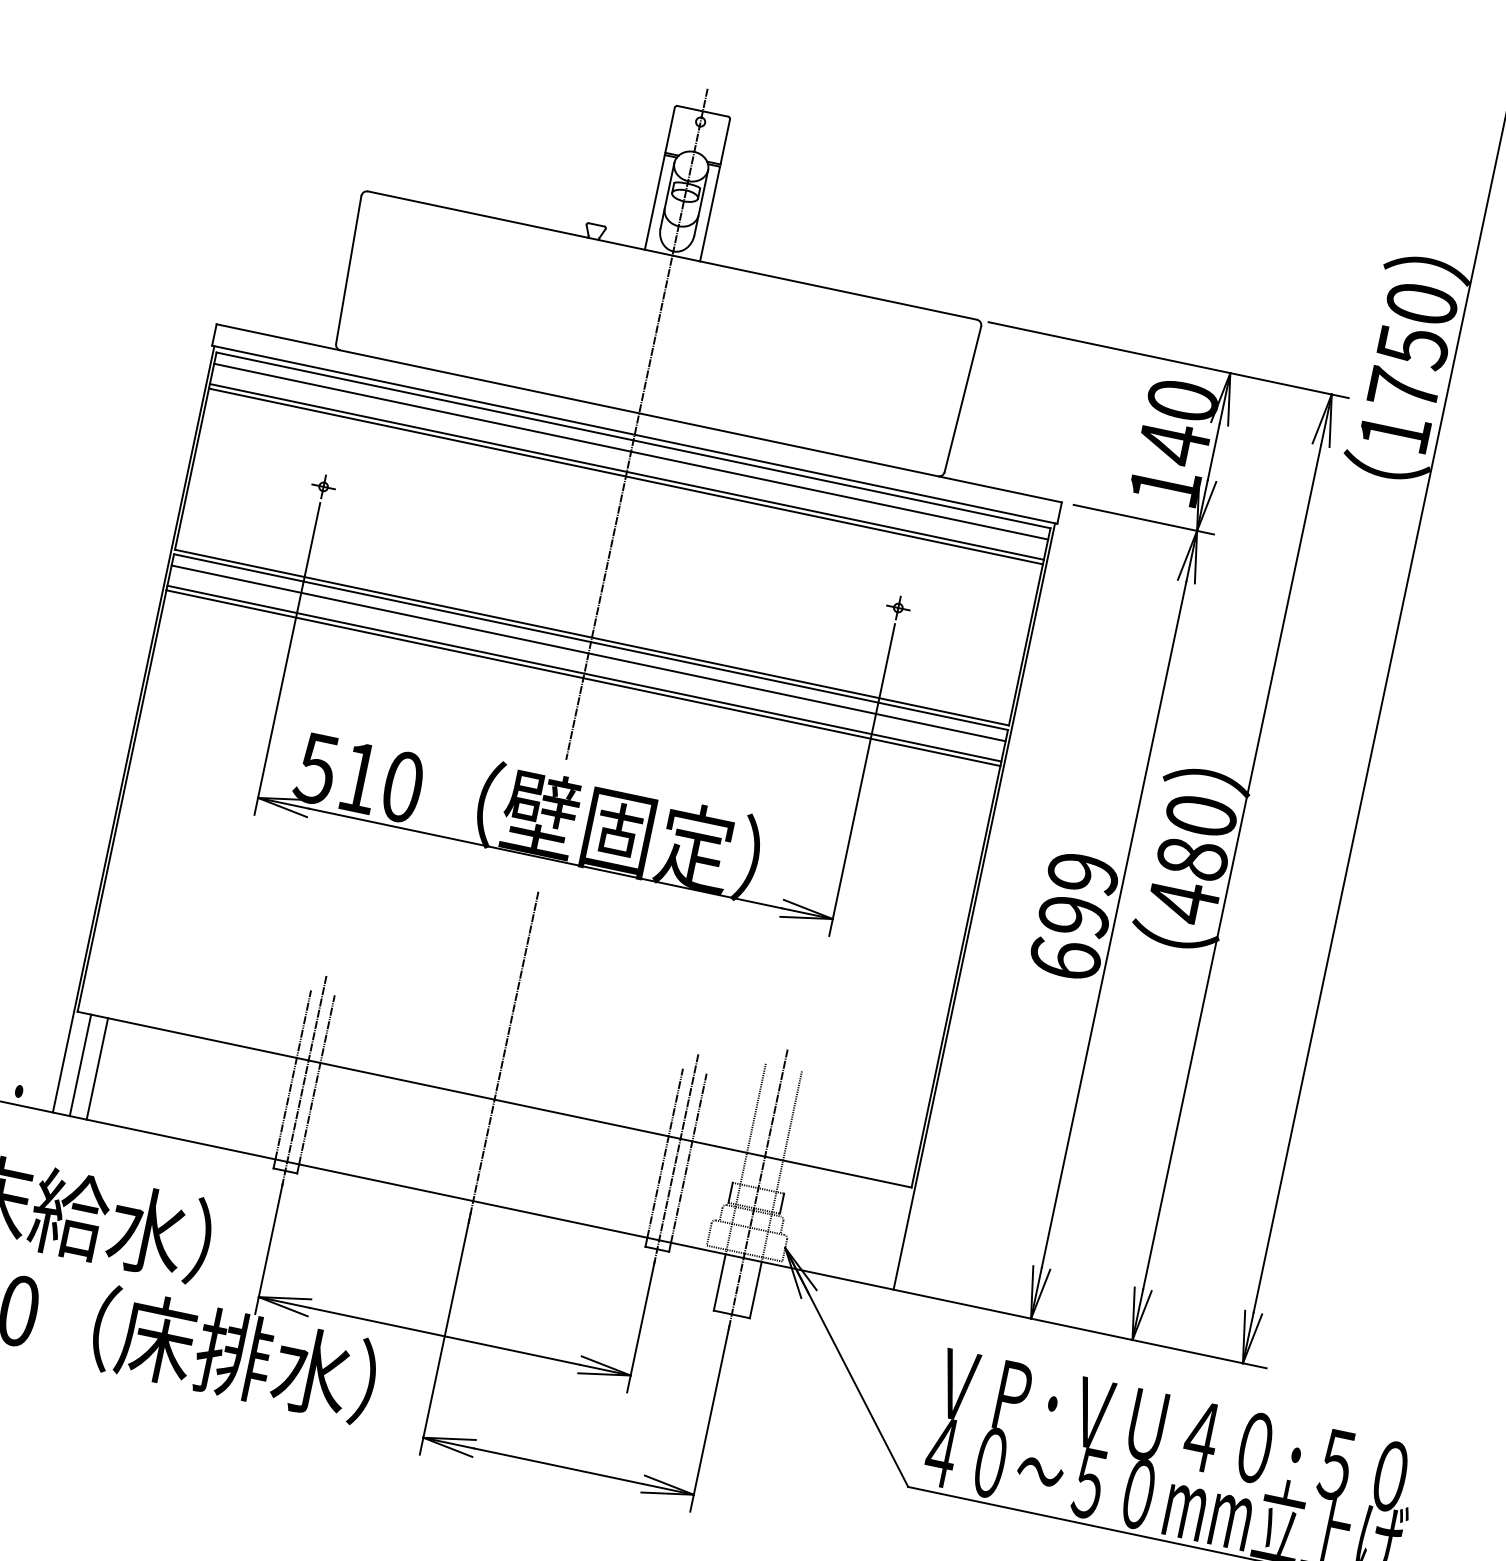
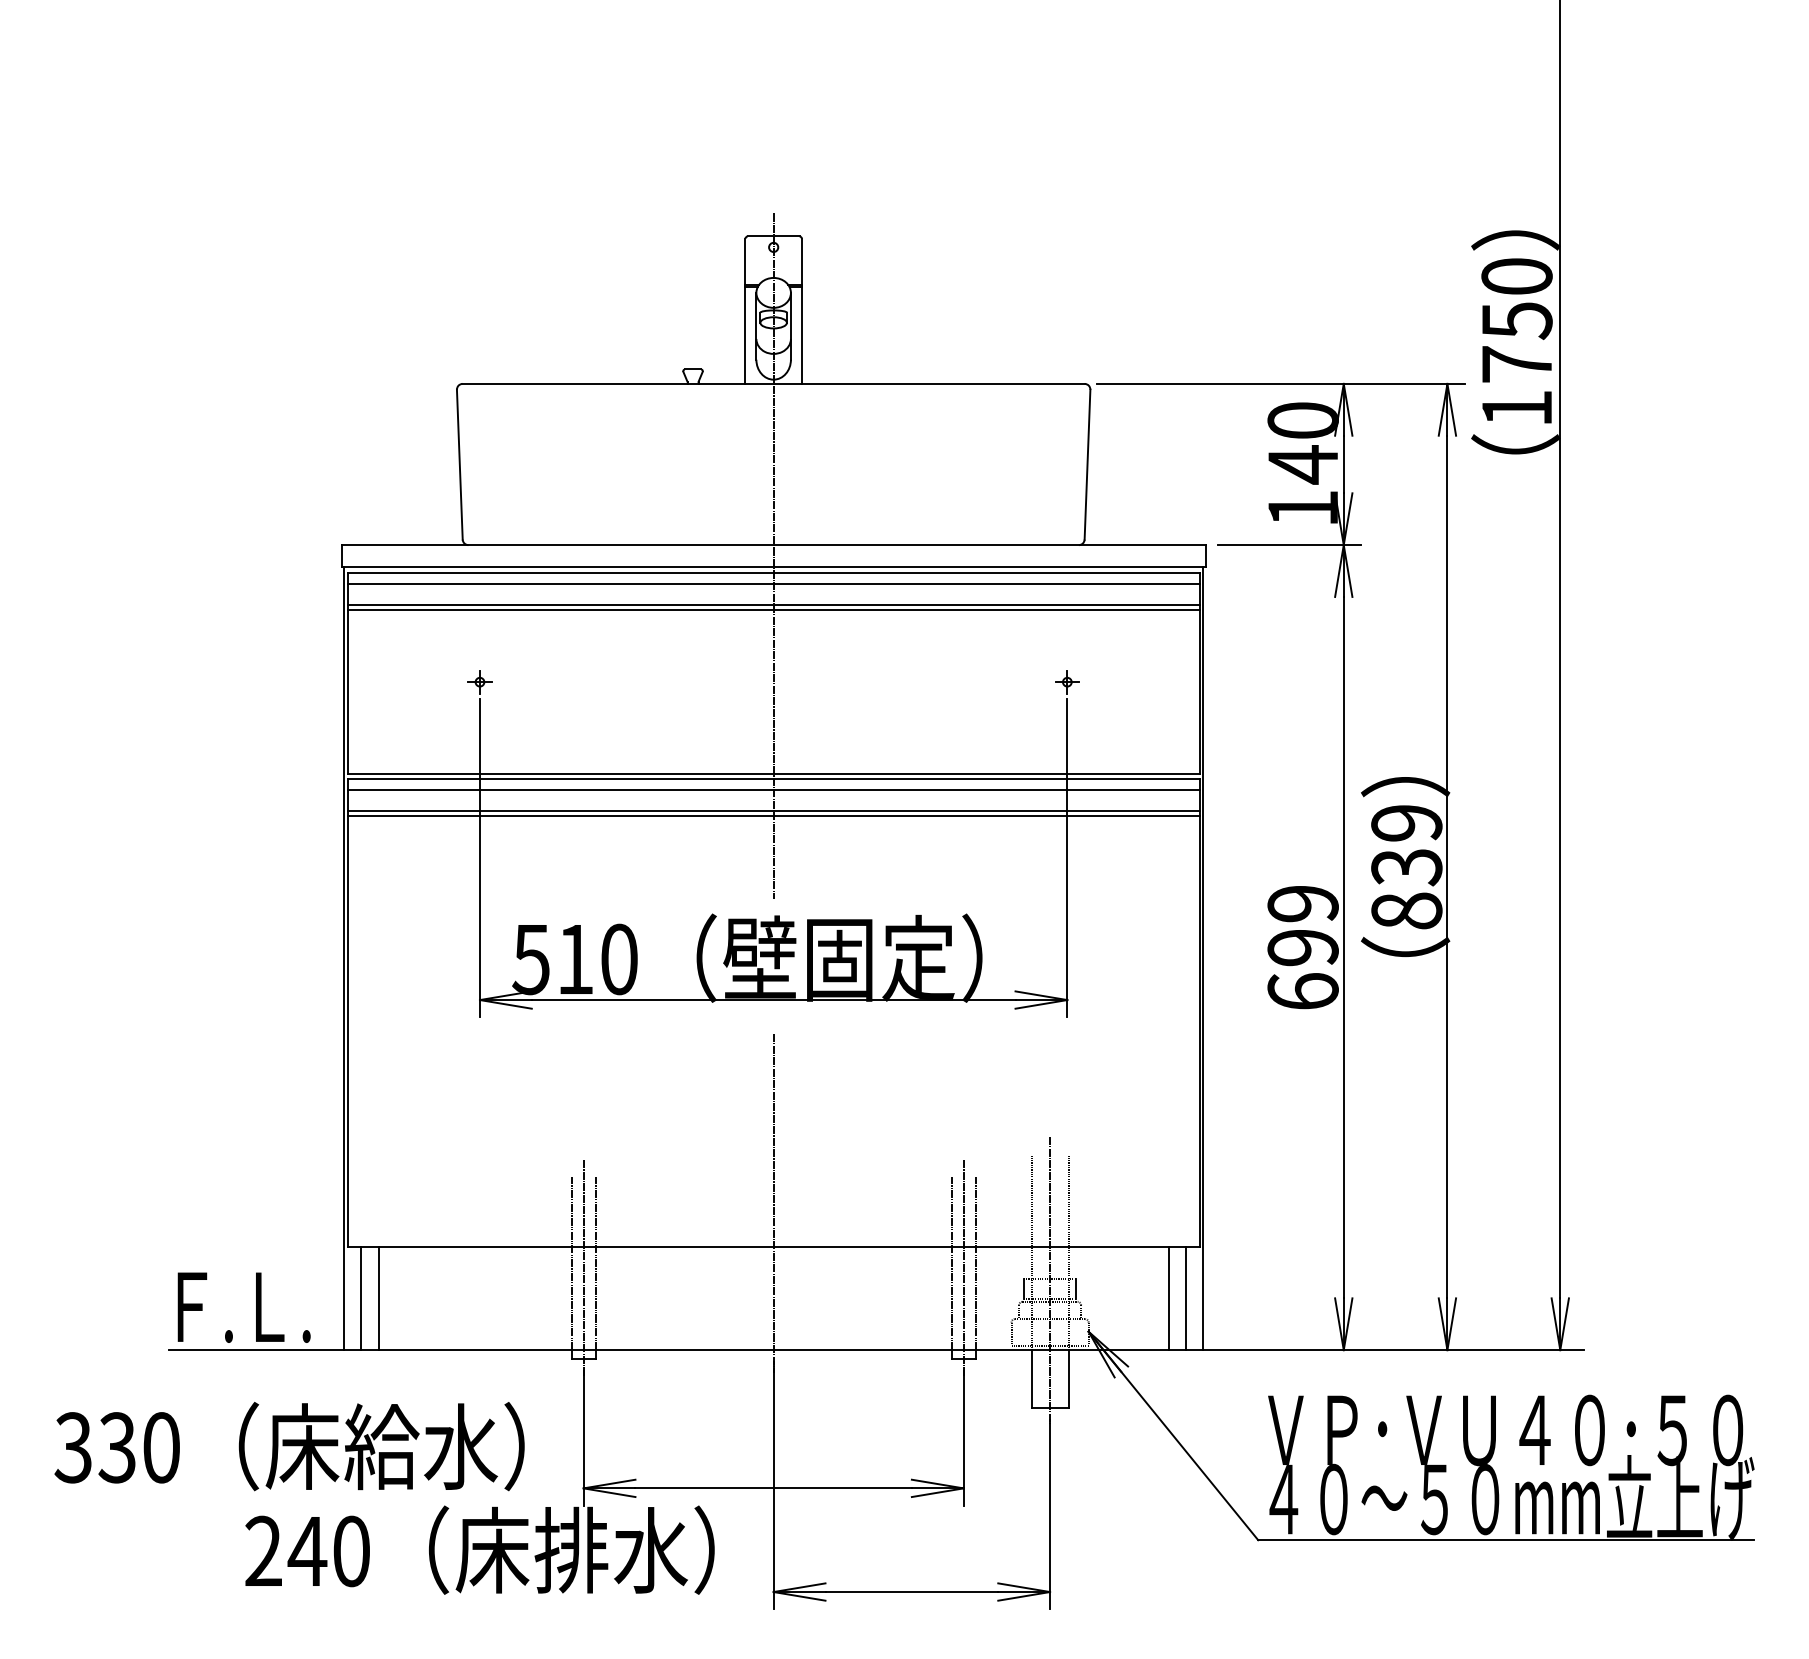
text: (1191, 860) -> (1406, 868), 480 -> 839
line: (870, 1231) -> (1168, 1298), added
line: (886, 1235) -> (1185, 1298), added

